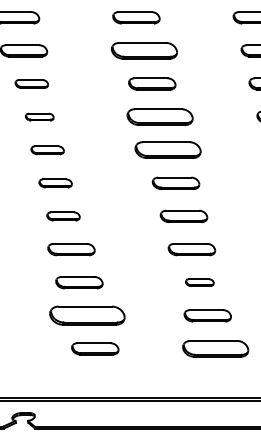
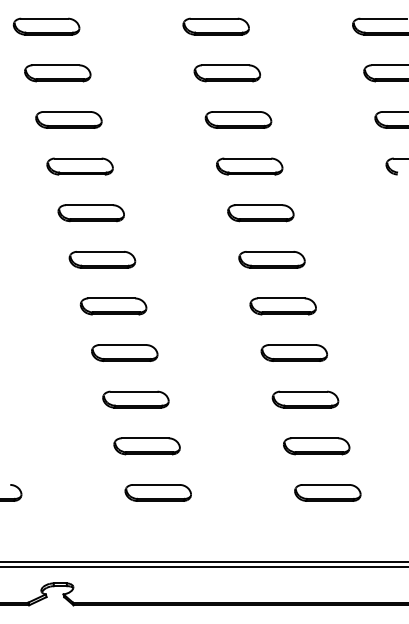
part: (143, 51) -> (226, 73), size x0.71
part: (31, 83) -> (68, 119), size x1.43
part: (39, 117) -> (79, 166), size x1.67
part: (160, 117) -> (249, 166), size x0.71
part: (47, 150) -> (90, 213), size x1.43
part: (167, 150) -> (260, 213), size x0.71
part: (55, 183) -> (102, 259), size x1.43
part: (63, 216) -> (113, 306), size x1.43
part: (199, 282) -> (305, 399), size x1.67
part: (86, 315) -> (146, 446), size x0.62
part: (215, 348) -> (327, 492), size x0.71

